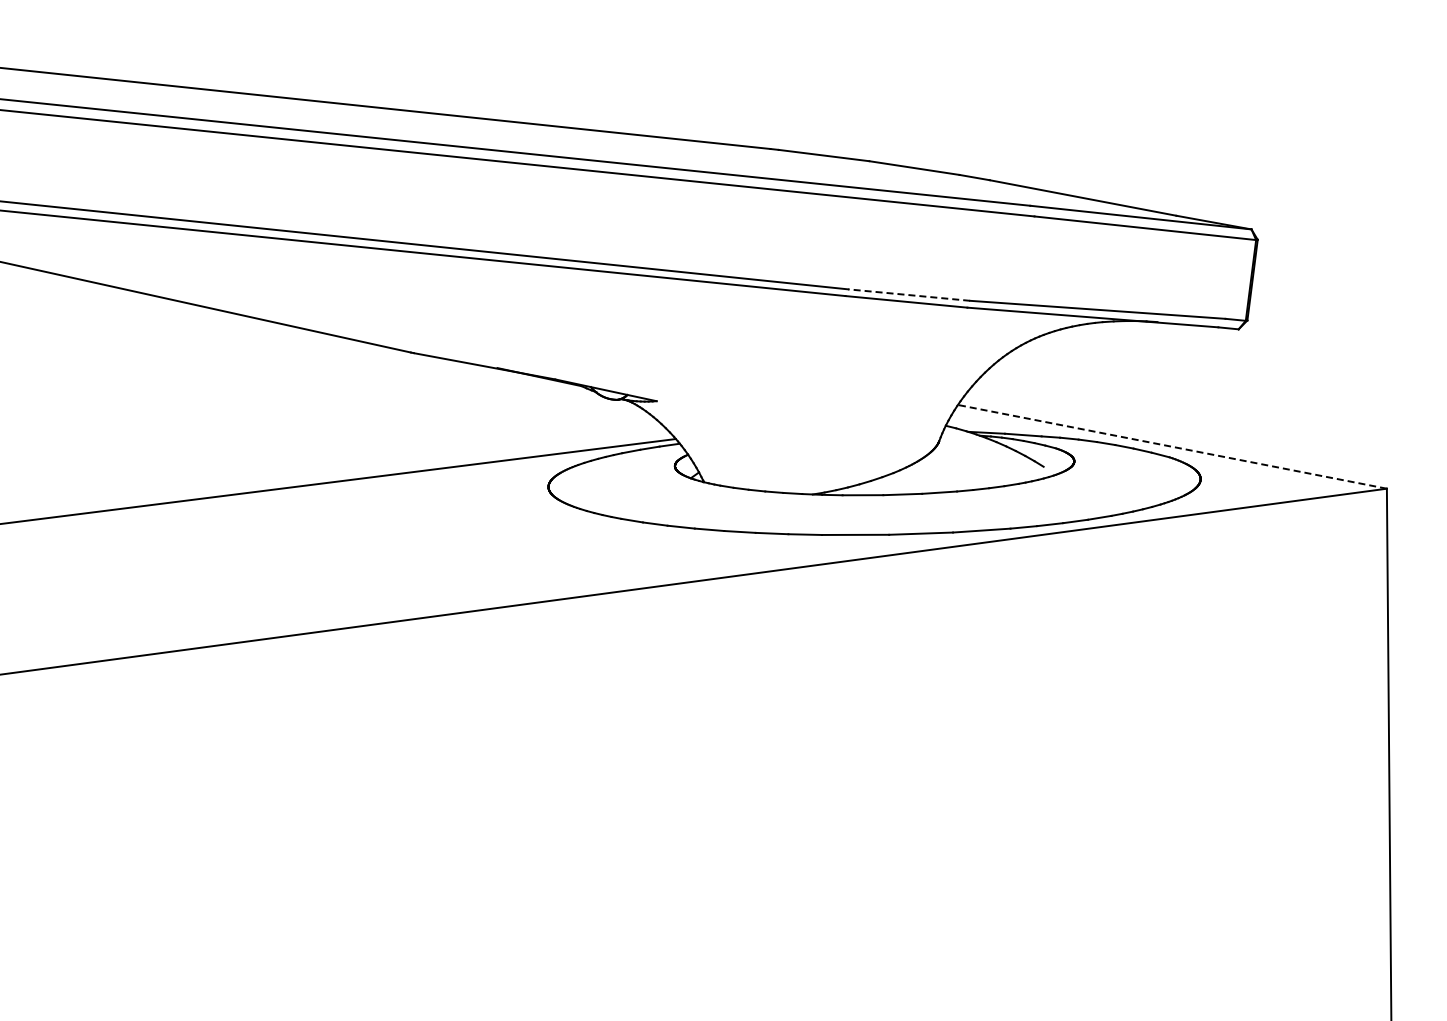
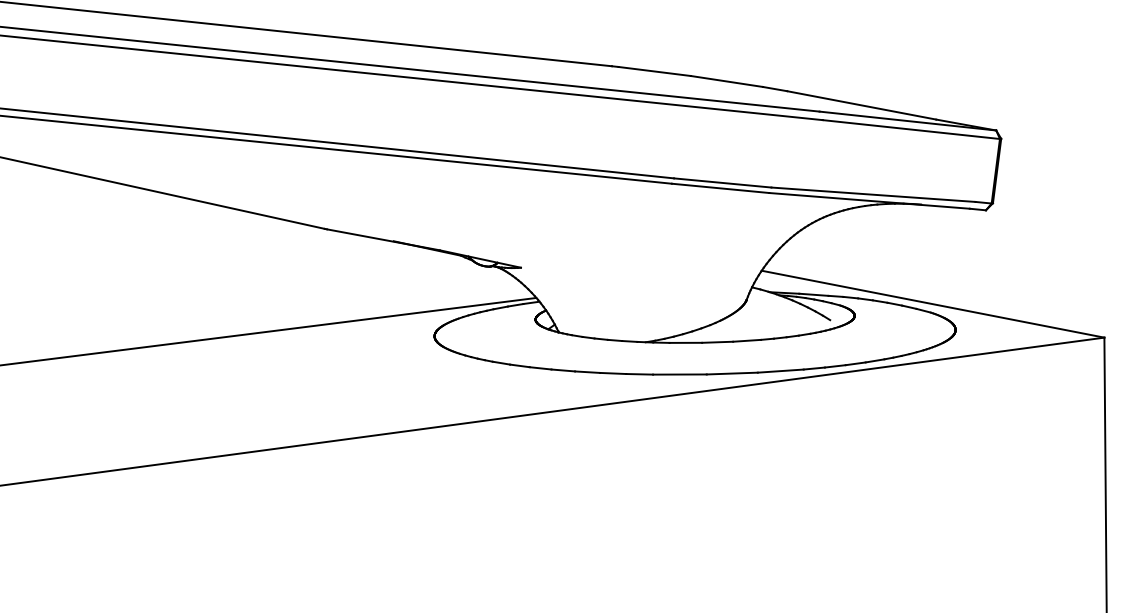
line: (908, 295) -> (722, 183), dashed -> solid
line: (1172, 446) -> (933, 303), dashed -> solid

